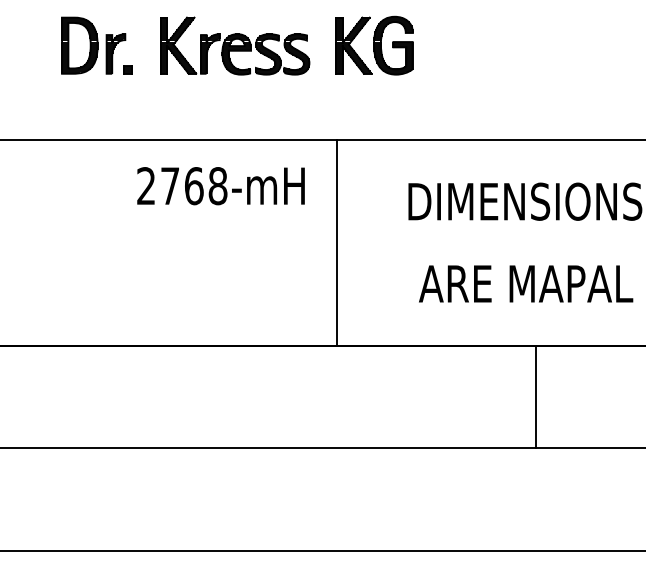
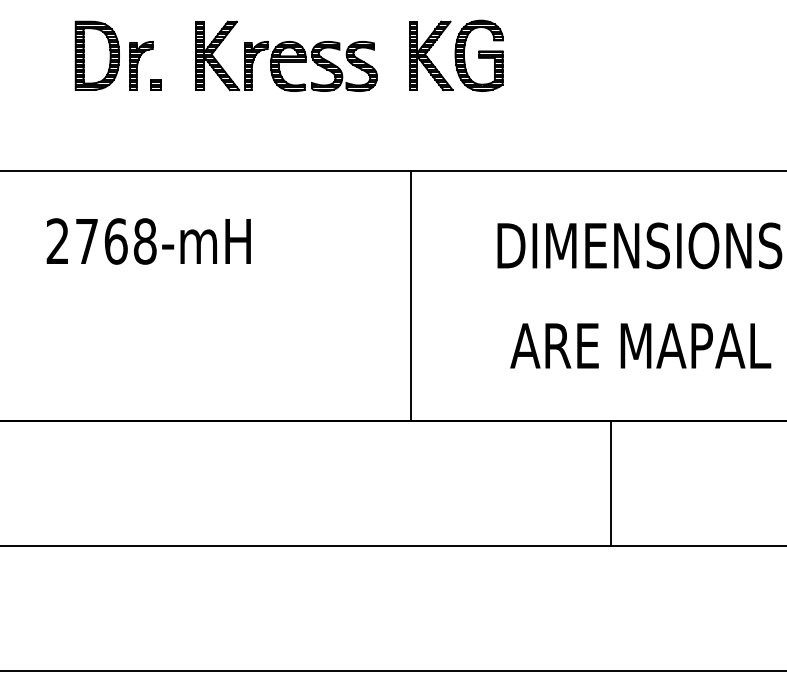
text: (220, 186) -> (148, 241), moved
line: (535, 396) -> (610, 482), moved

